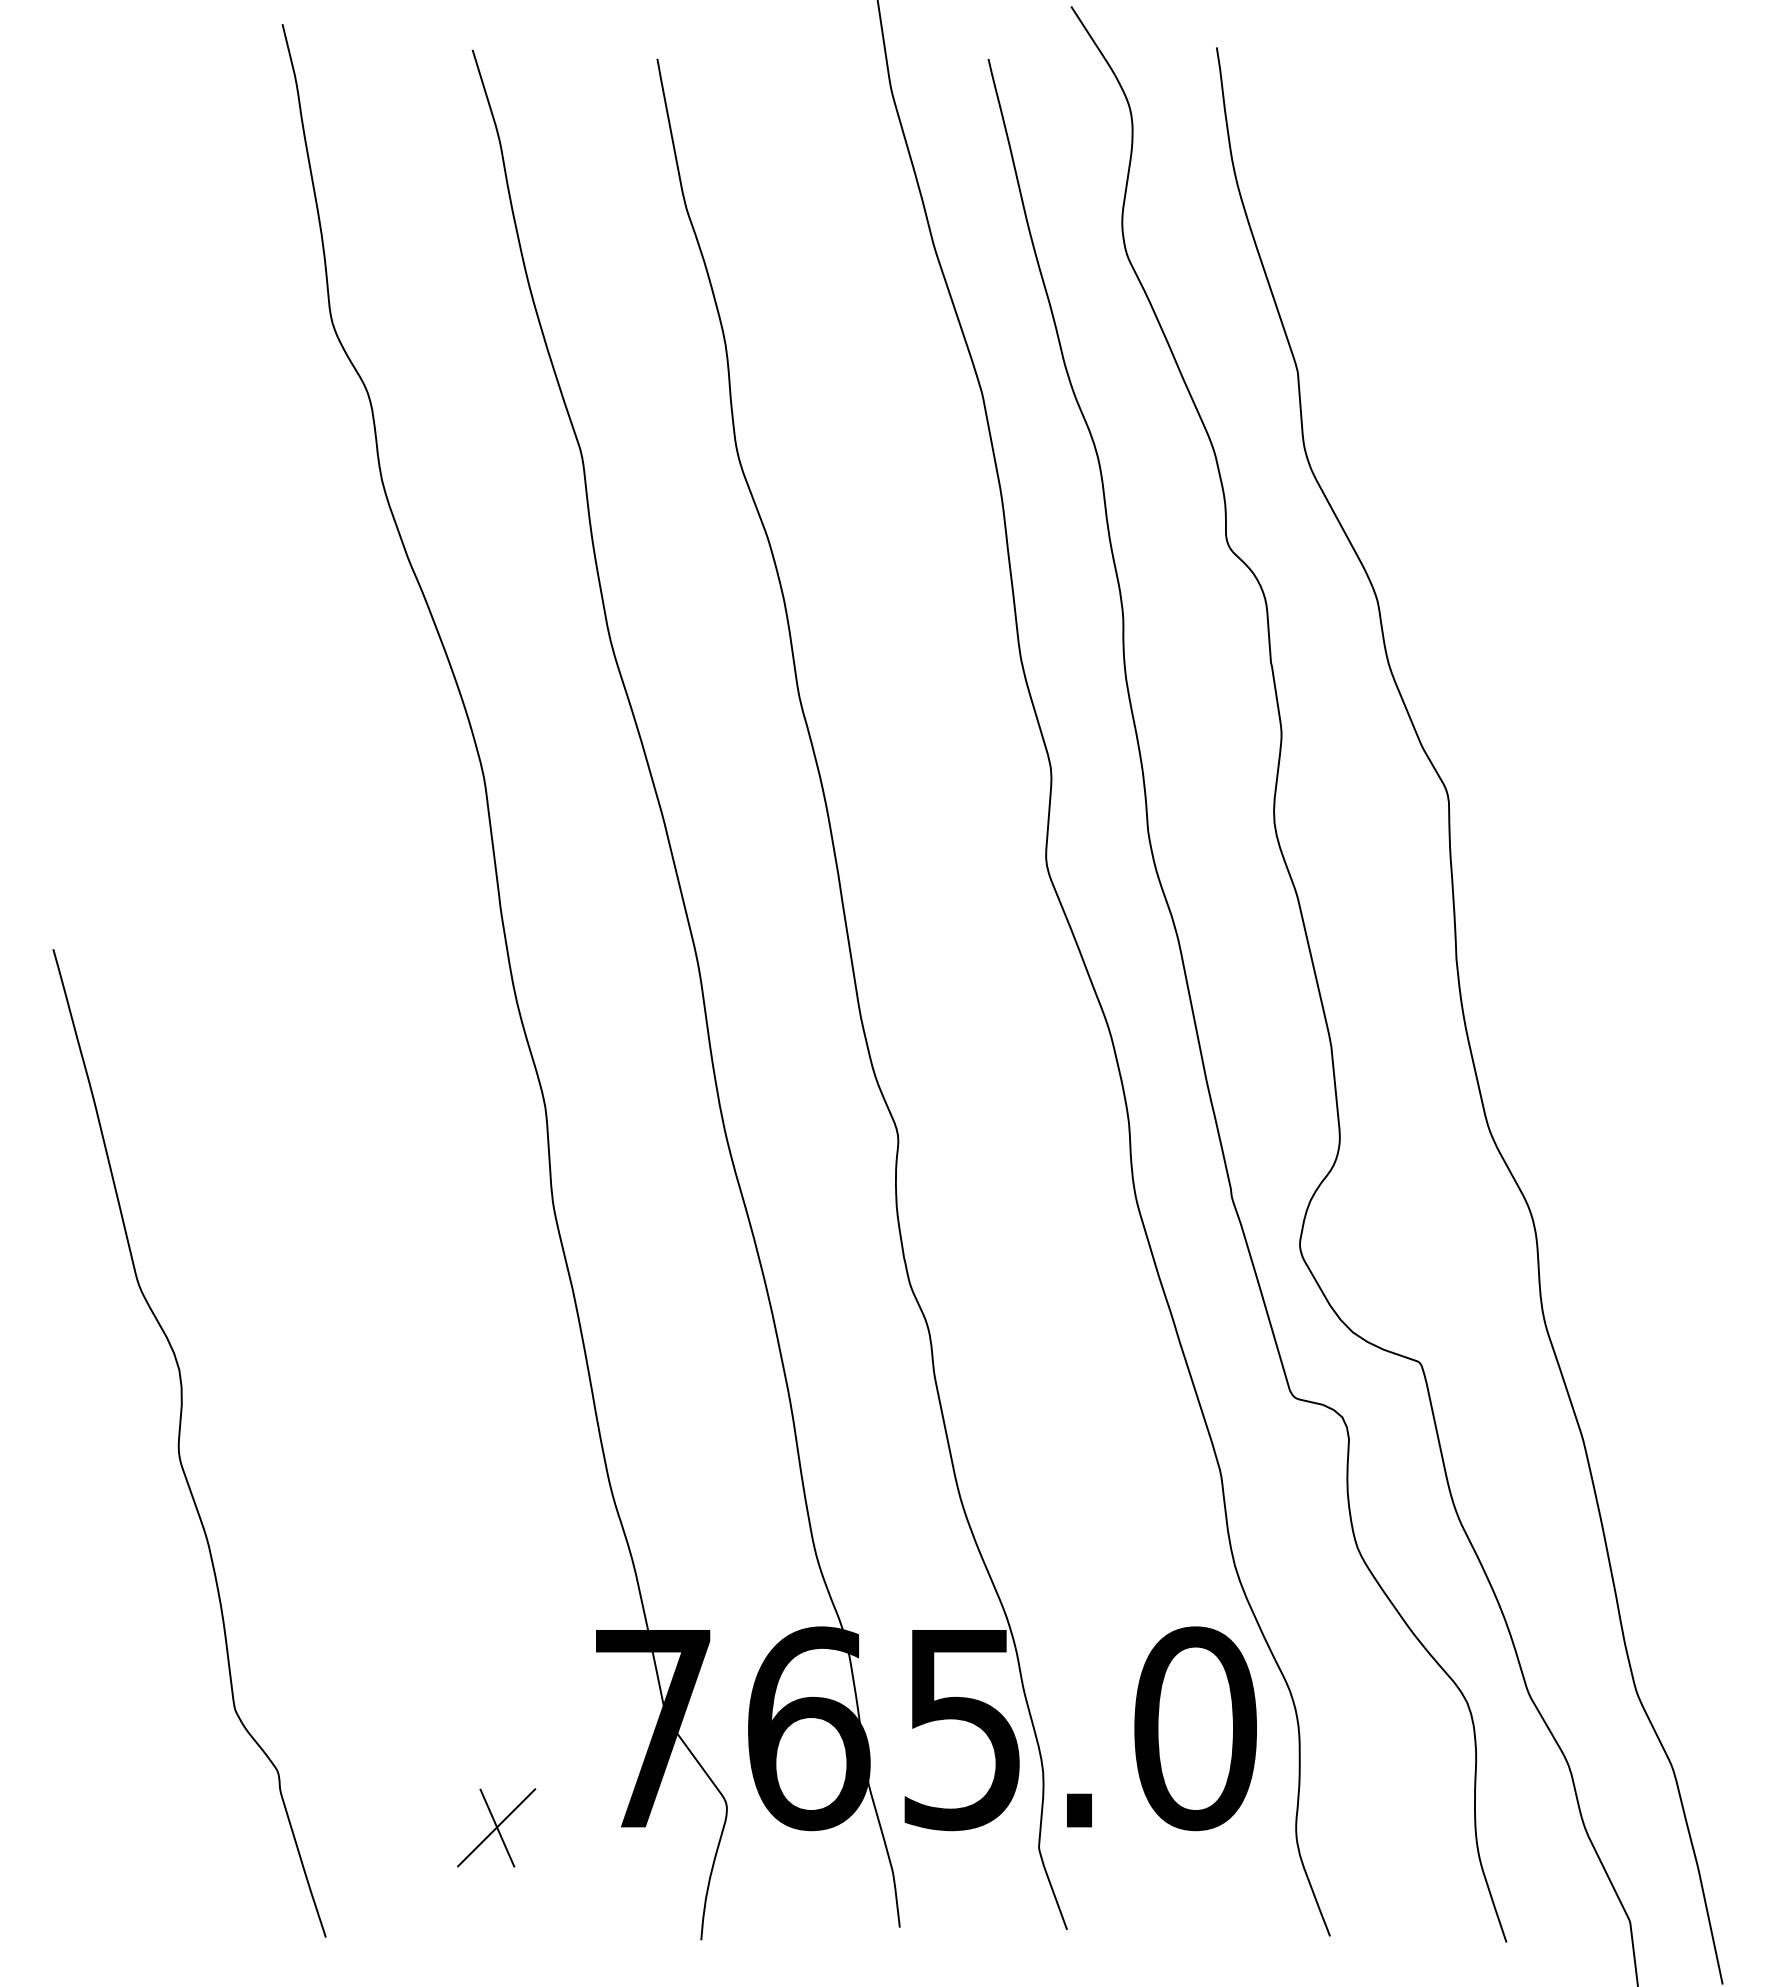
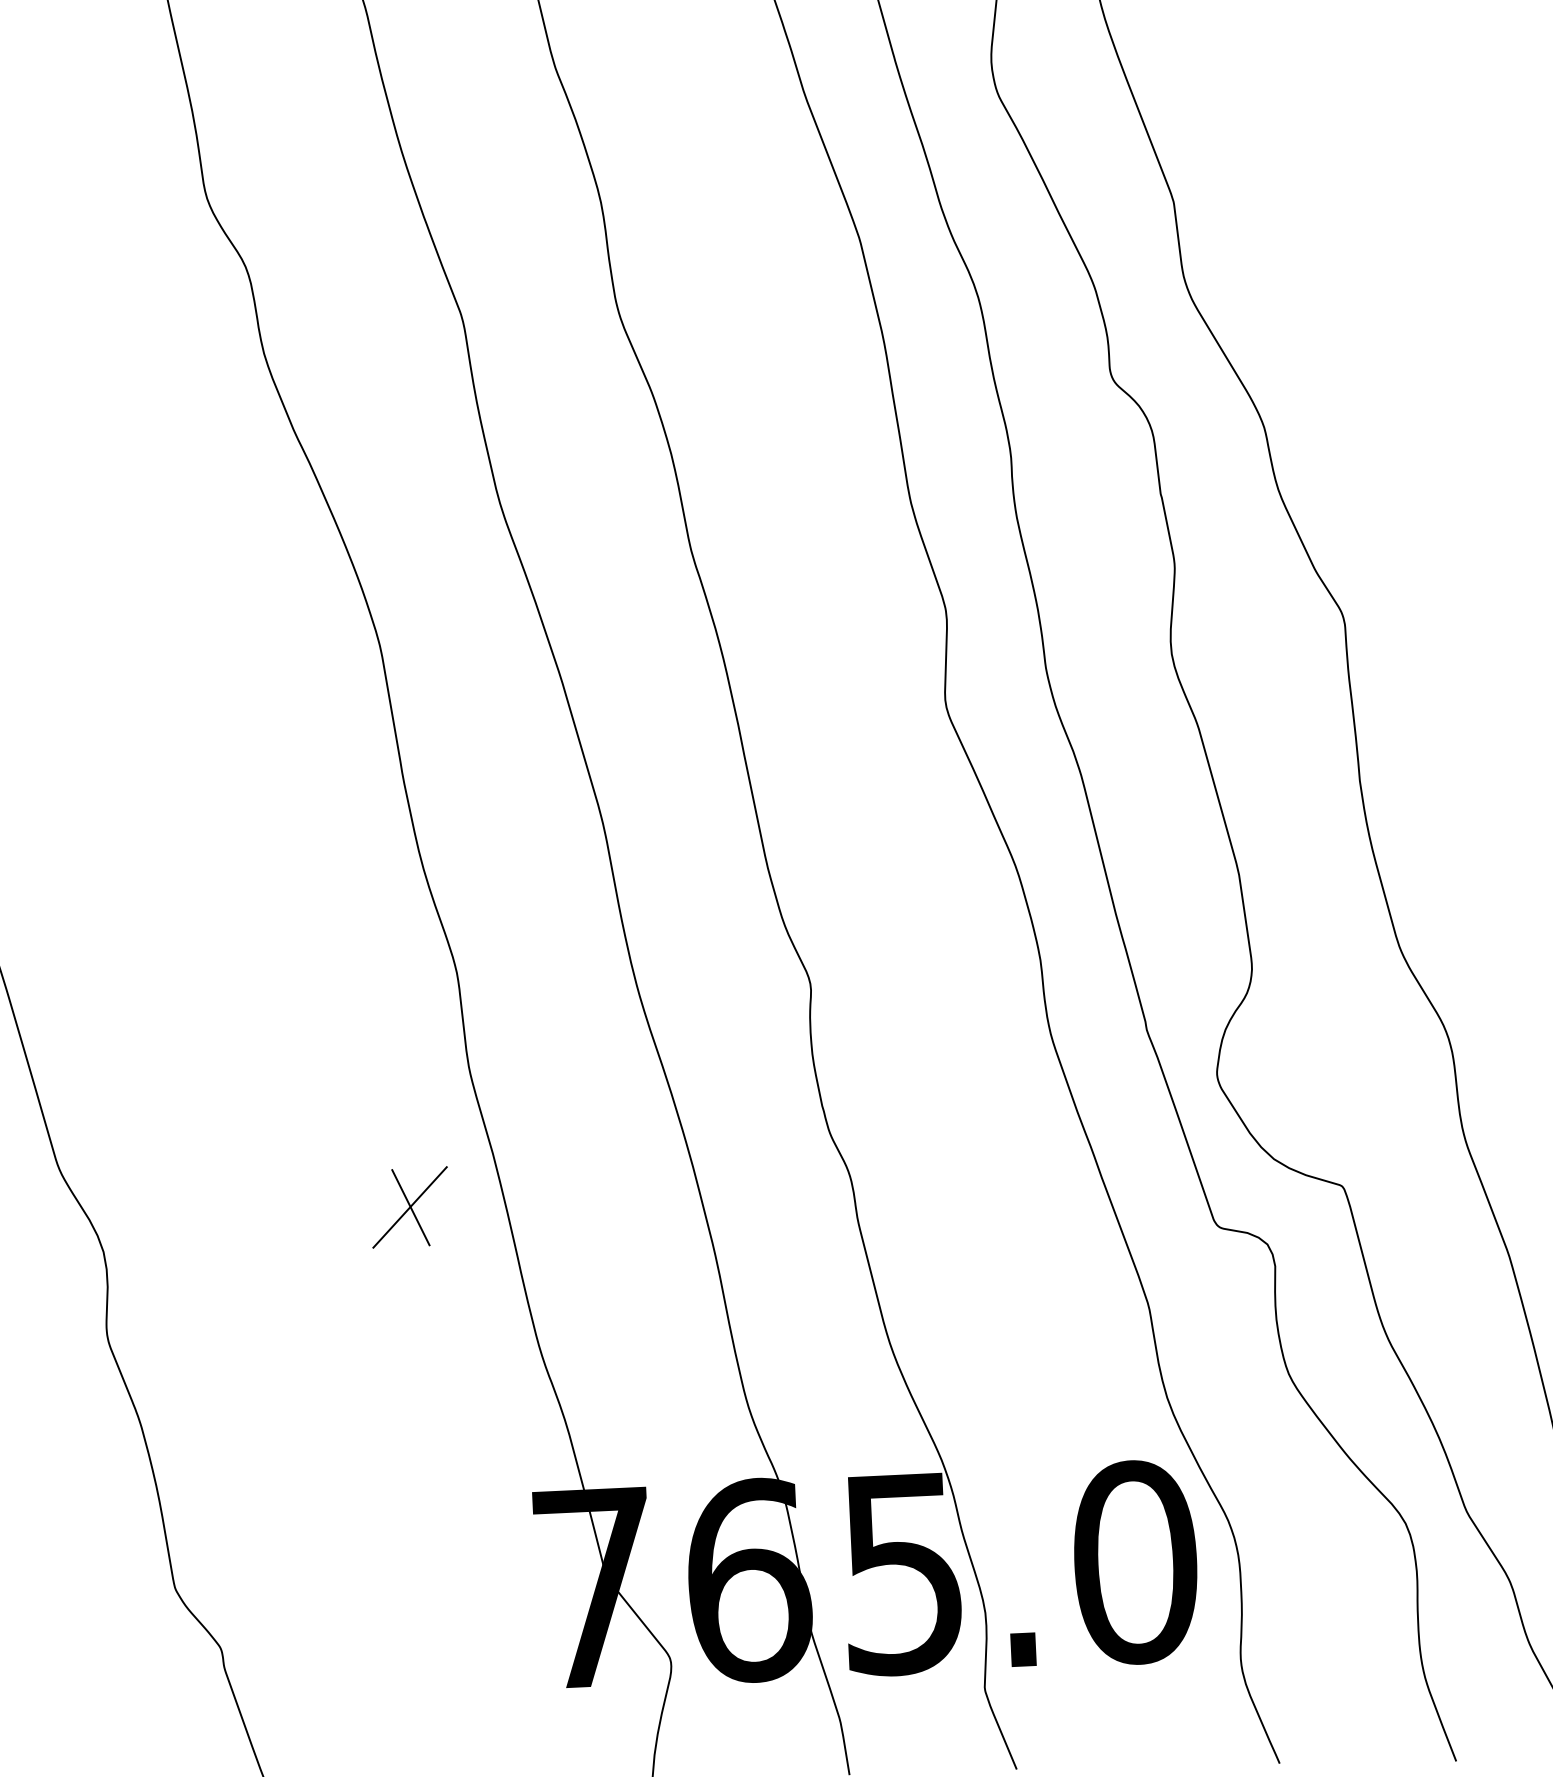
part: (496, 1827) -> (409, 1207), moved

